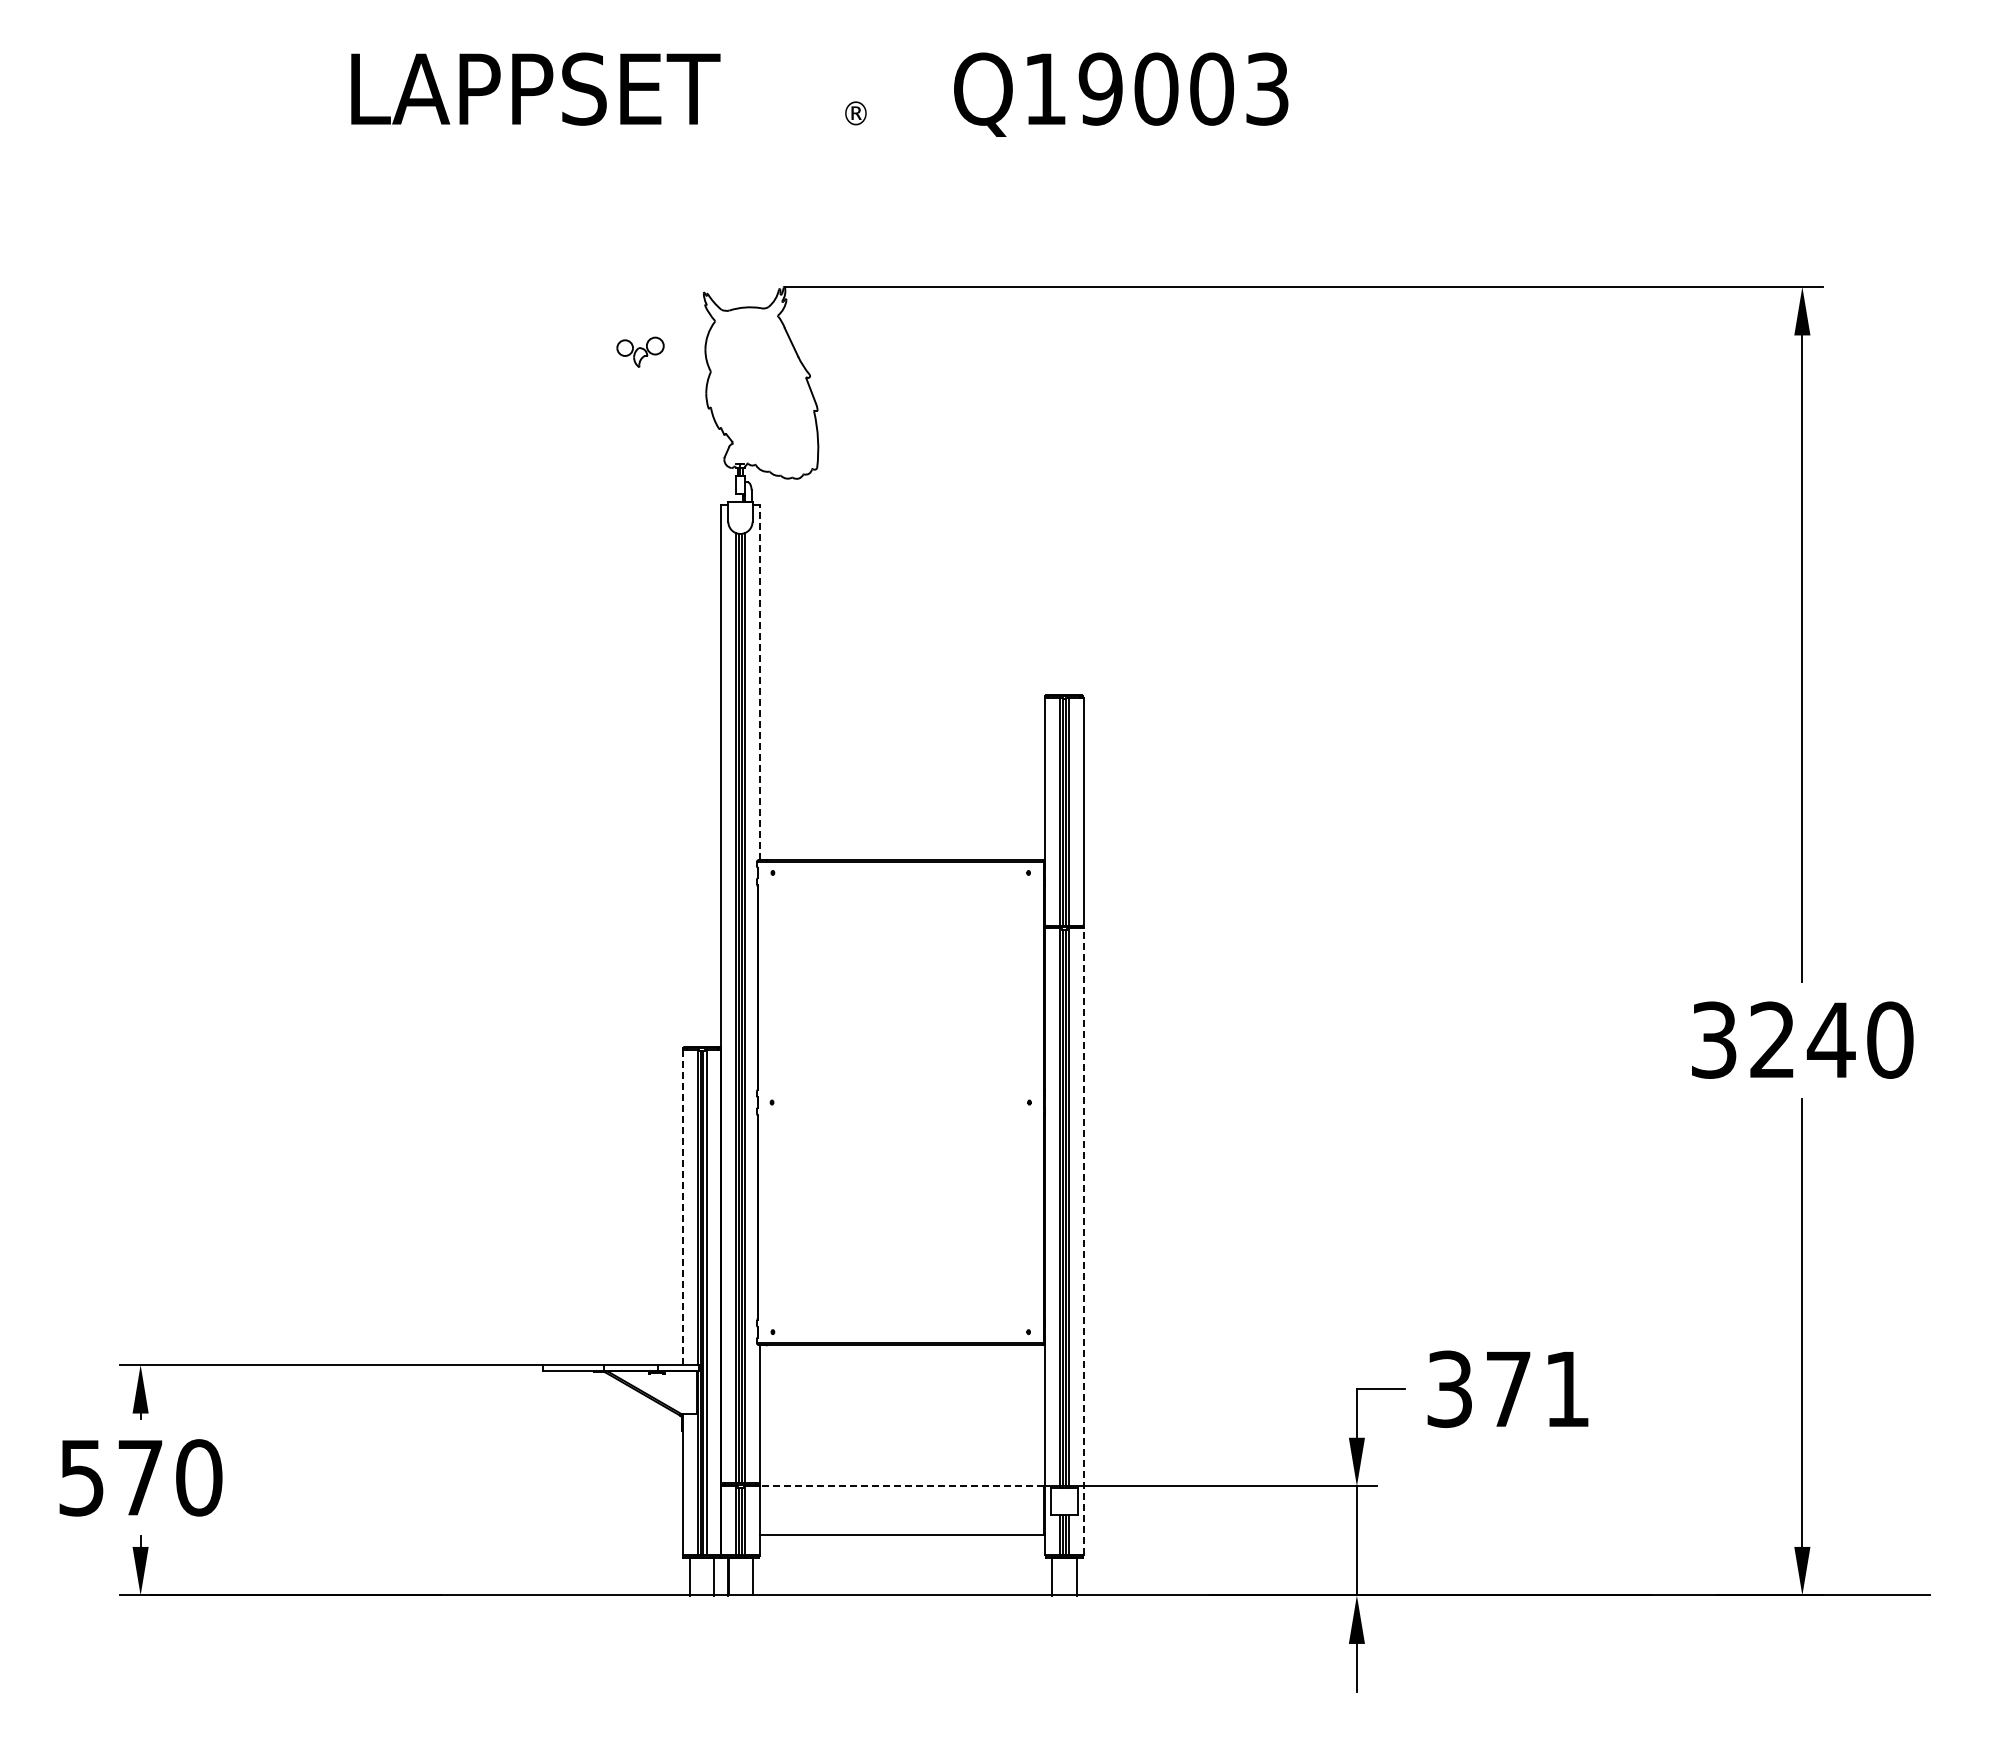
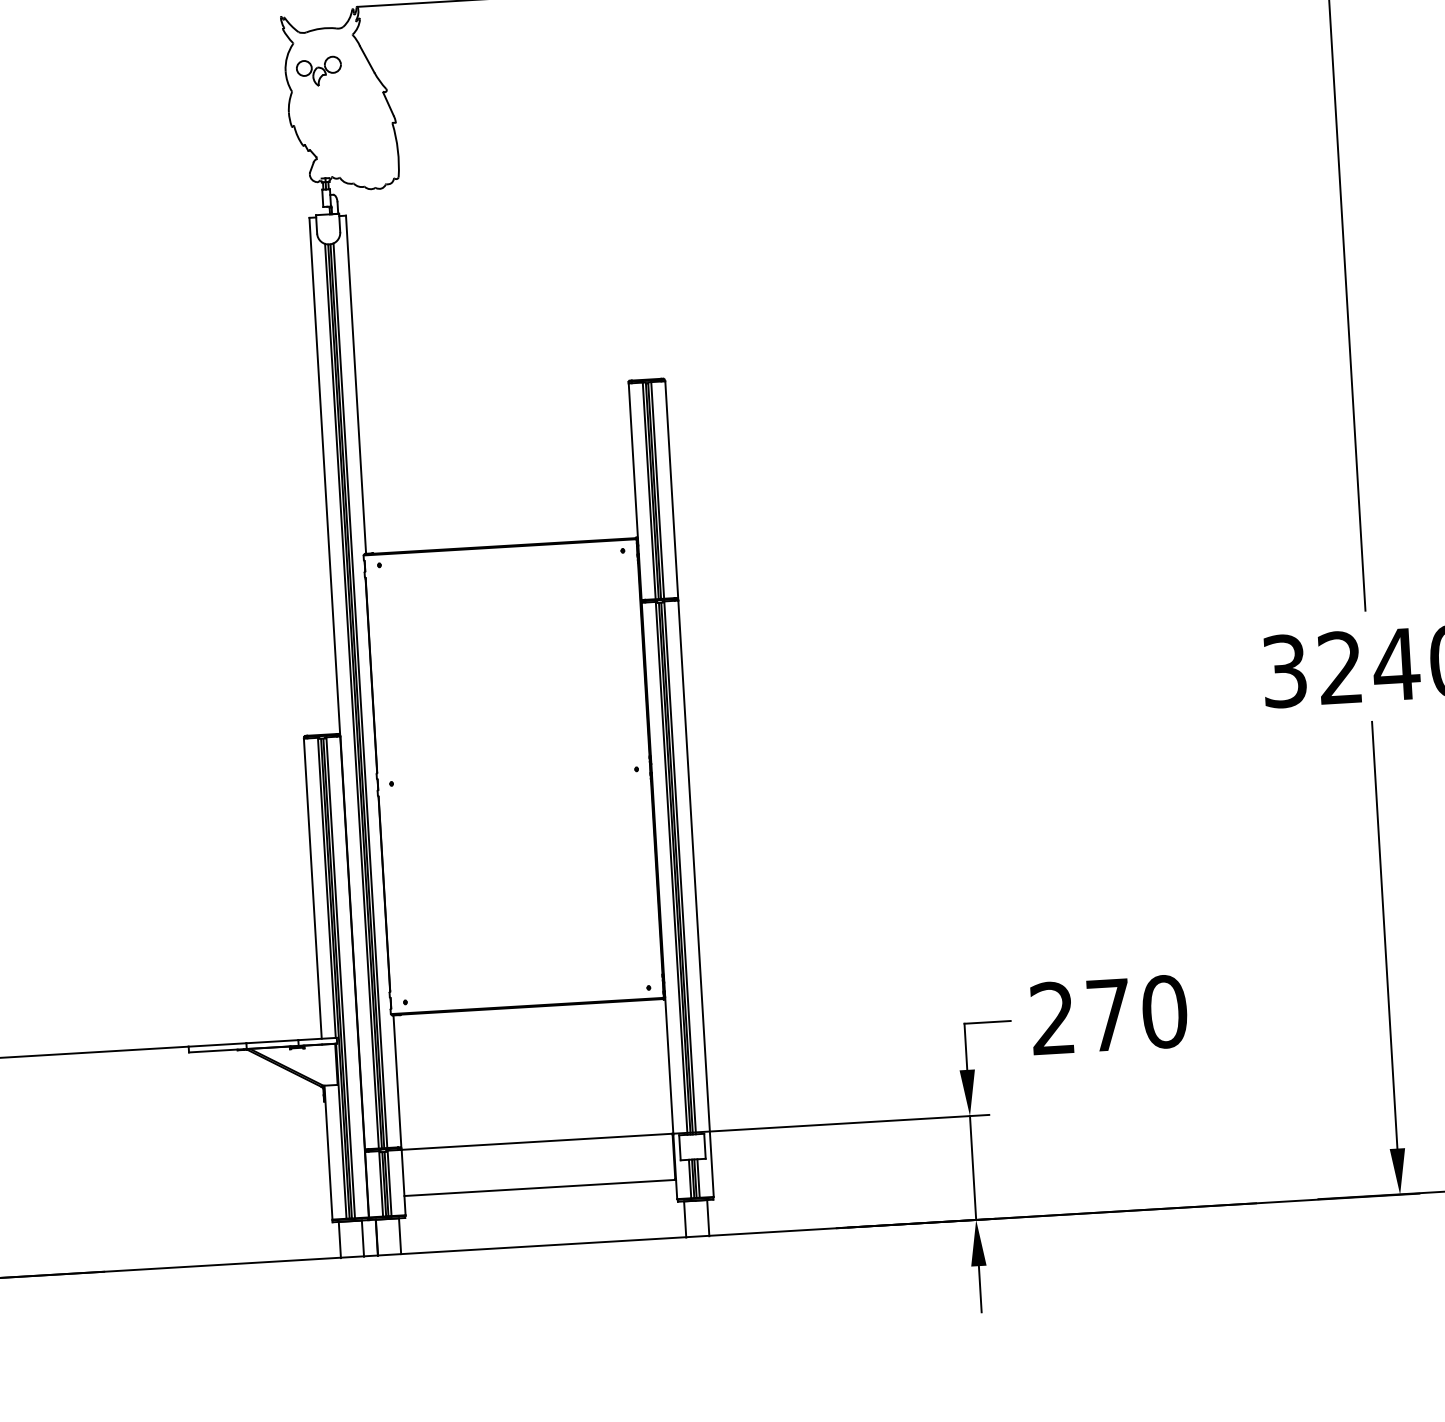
part: (640, 351) -> (319, 70), moved
line: (759, 682) -> (355, 384), dashed -> solid
line: (683, 1207) -> (313, 888), dashed -> solid
line: (1083, 1241) -> (695, 898), dashed -> solid
text: (1508, 1389) -> (1108, 1015), 371 -> 270
line: (901, 1486) -> (536, 1142), dashed -> solid

